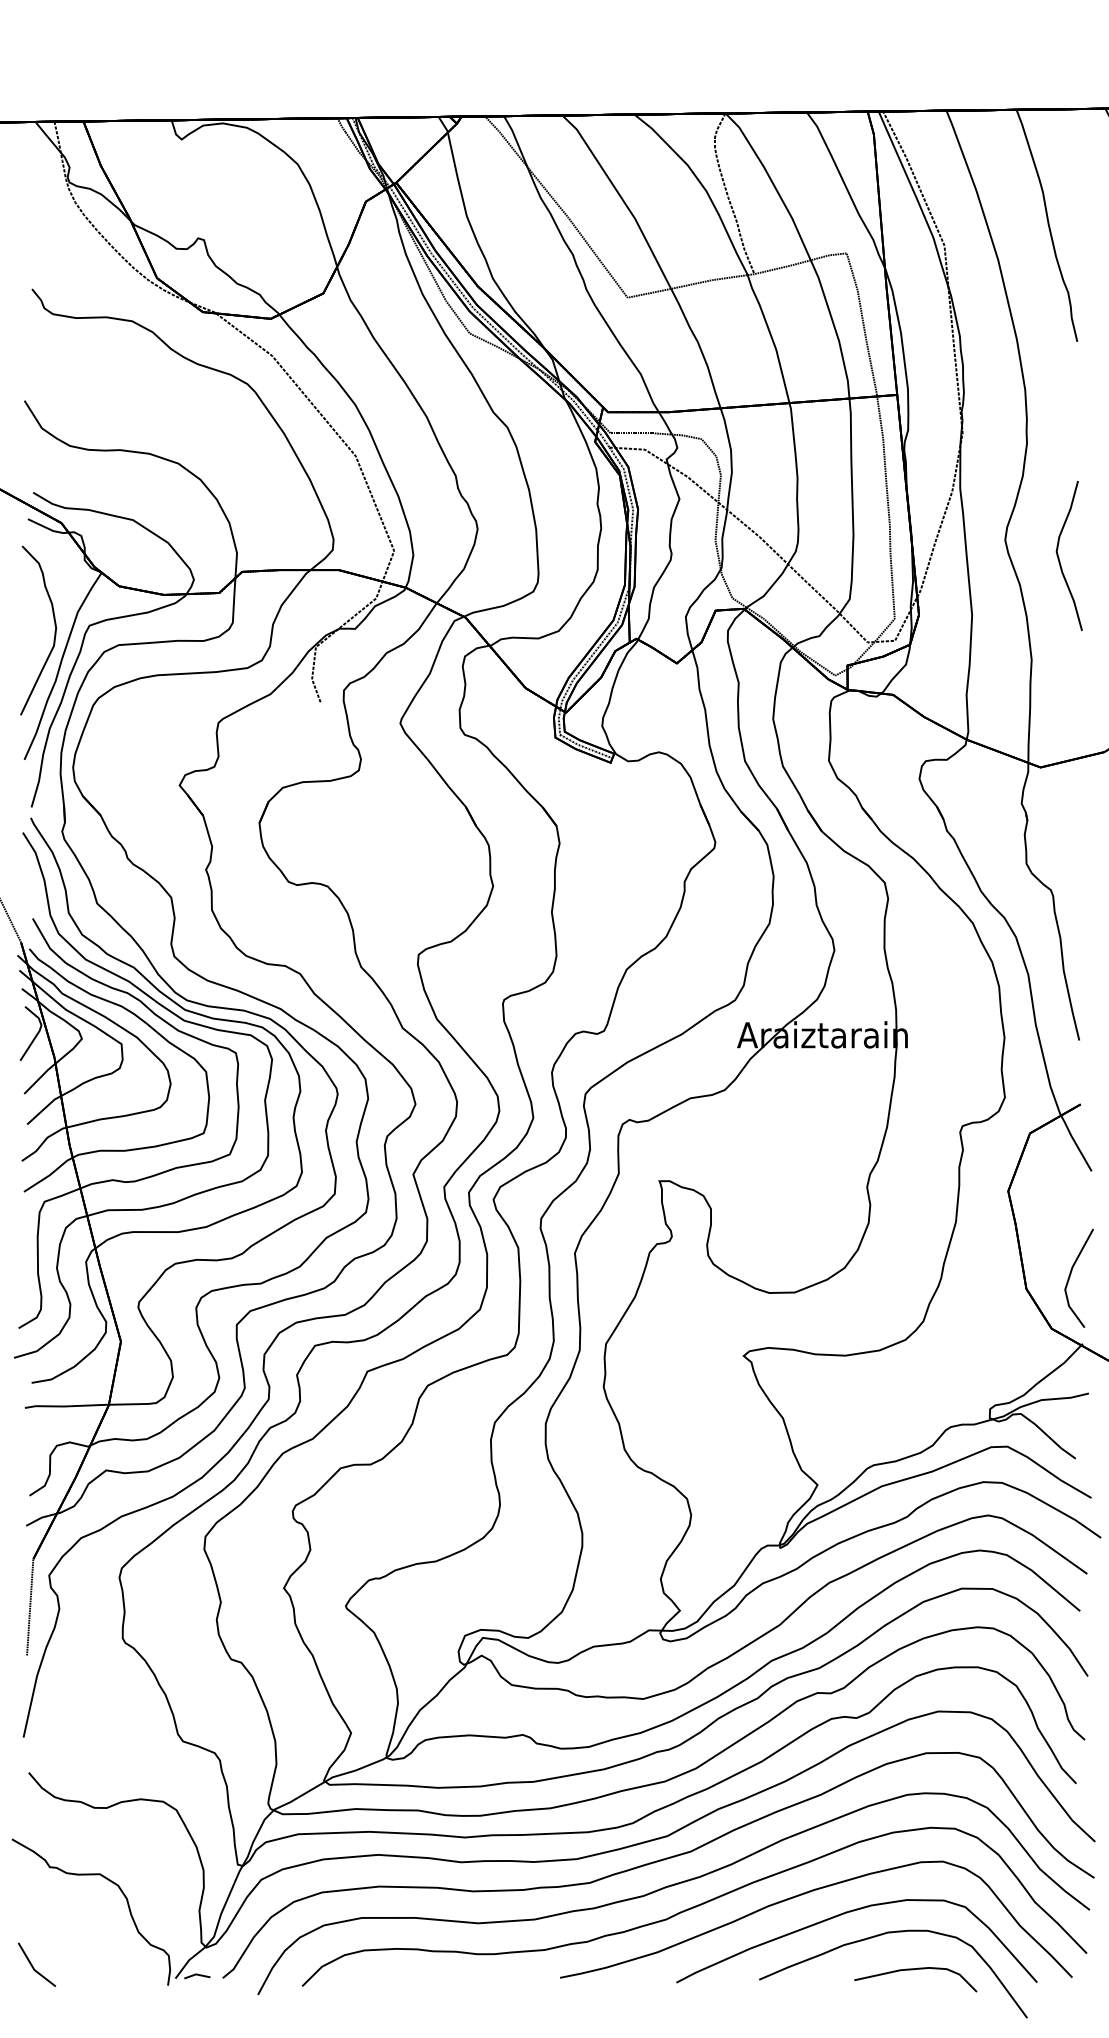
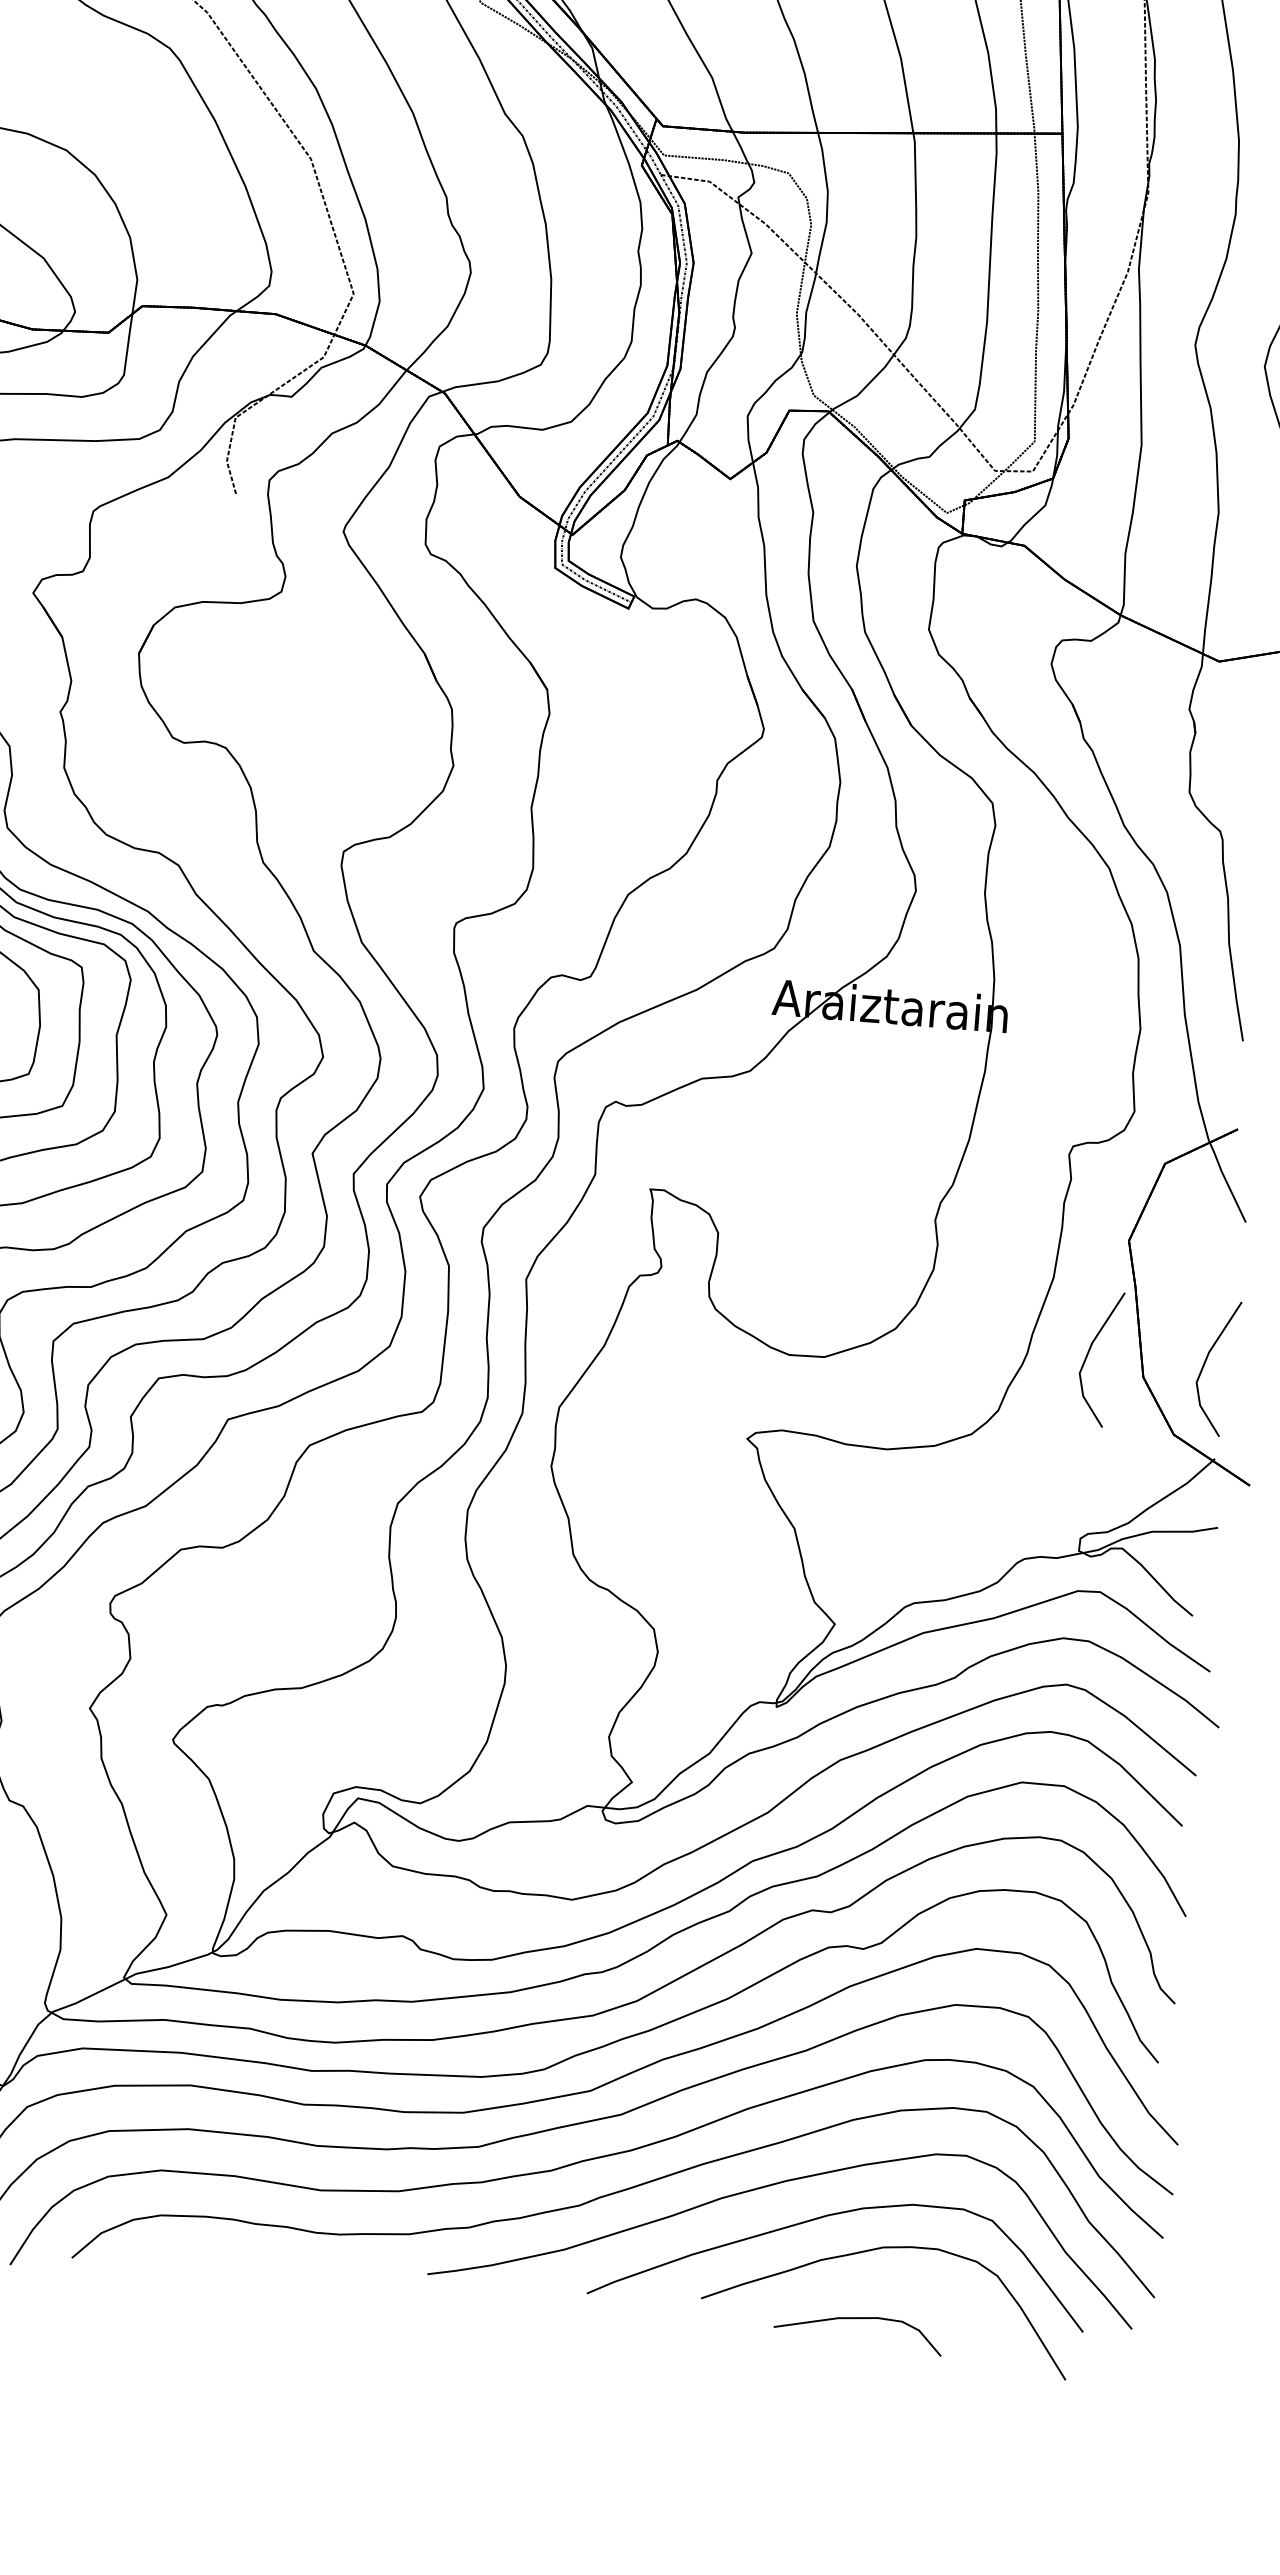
line: (986, 1274) -> (1090, 1353), added
curve: (913, 1970) -> (856, 2319), moved

